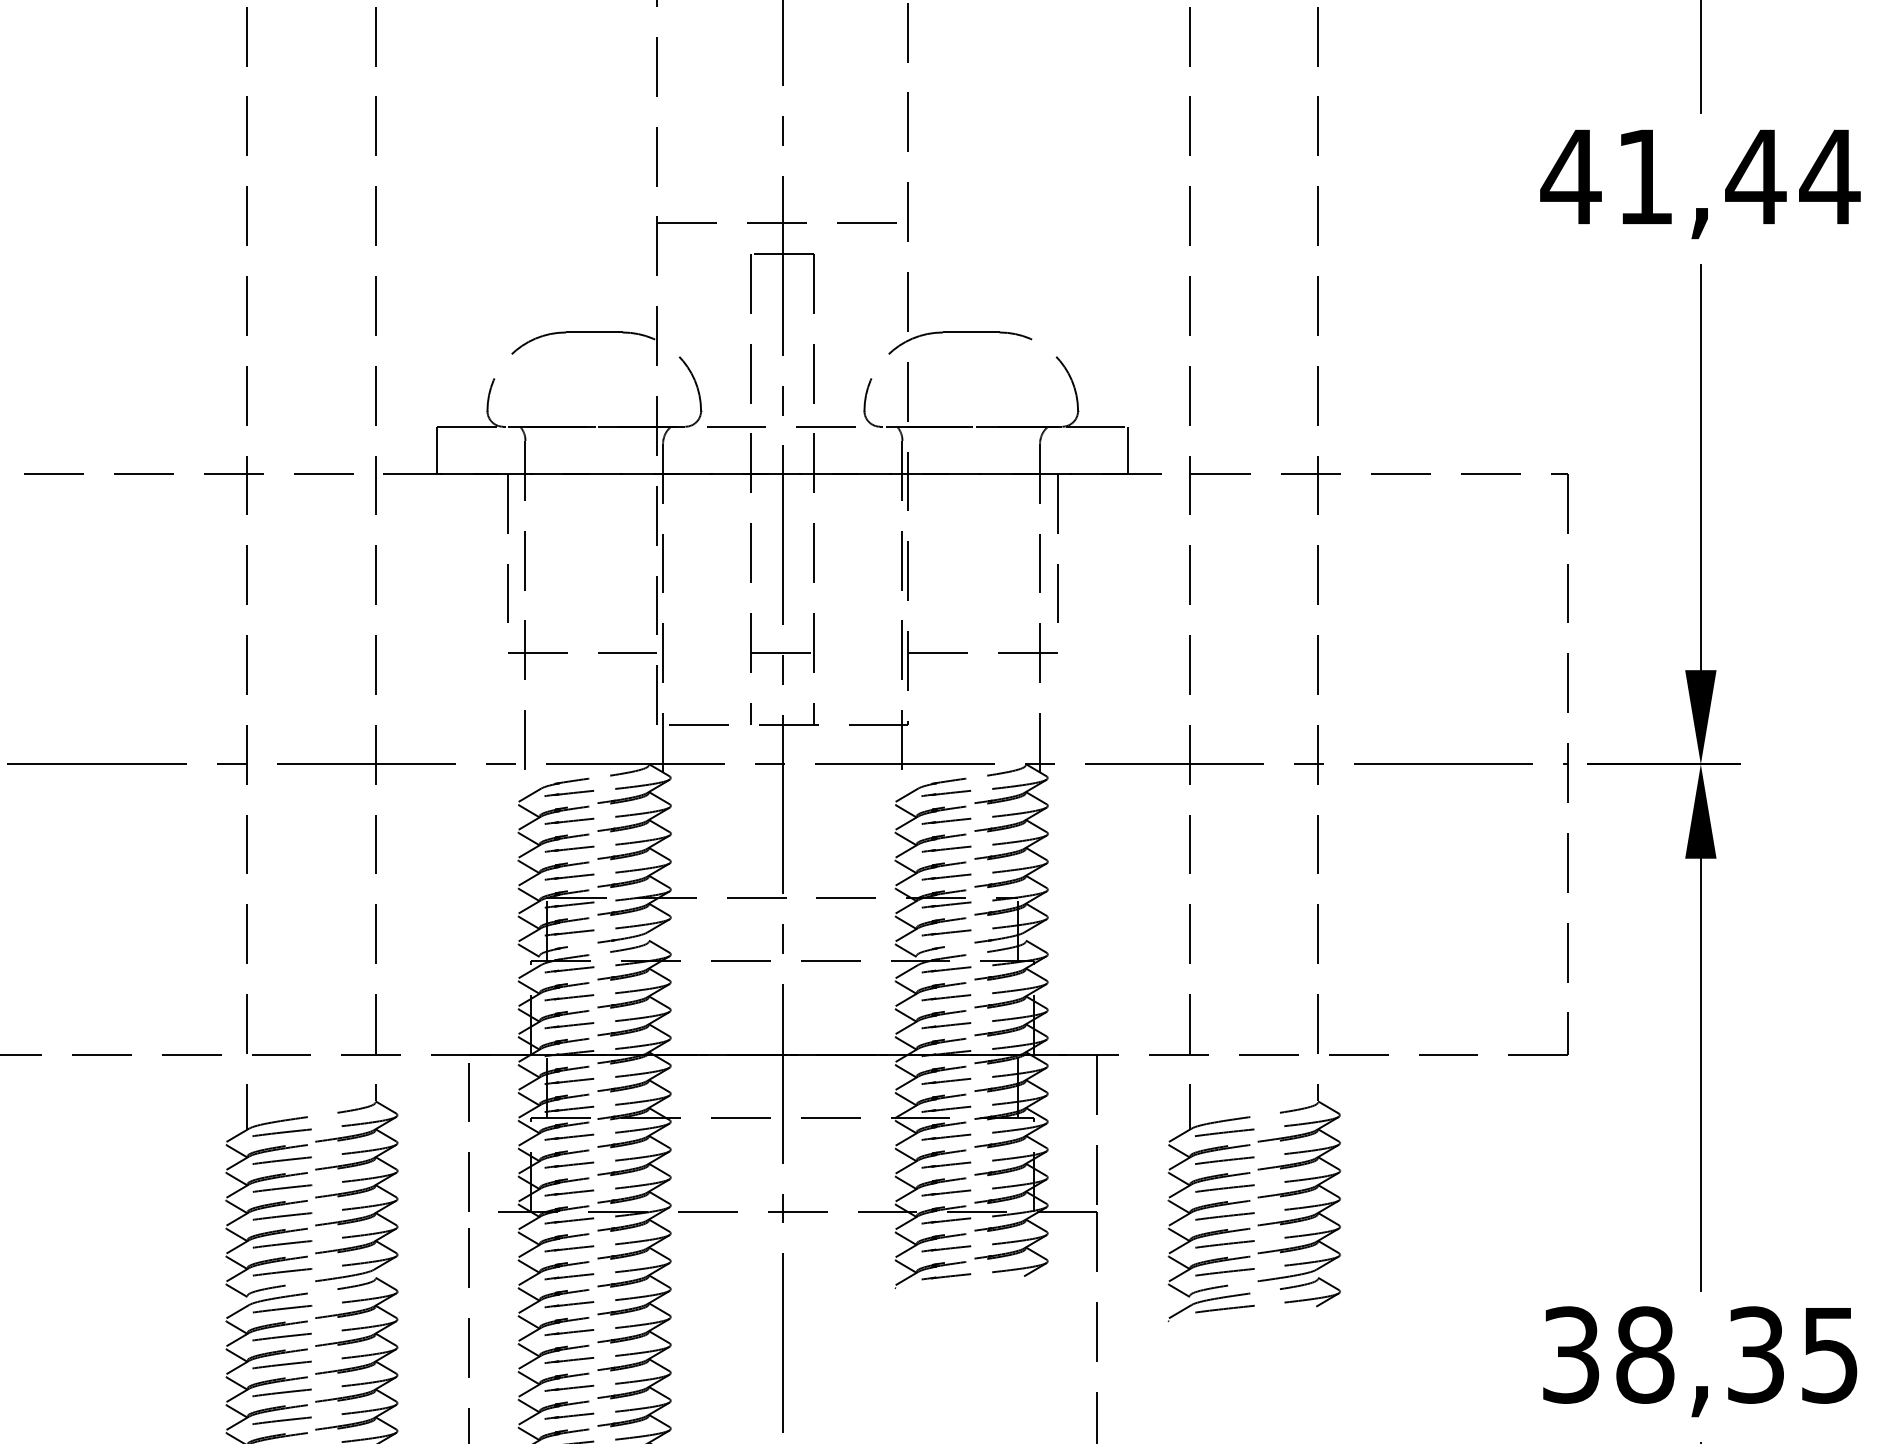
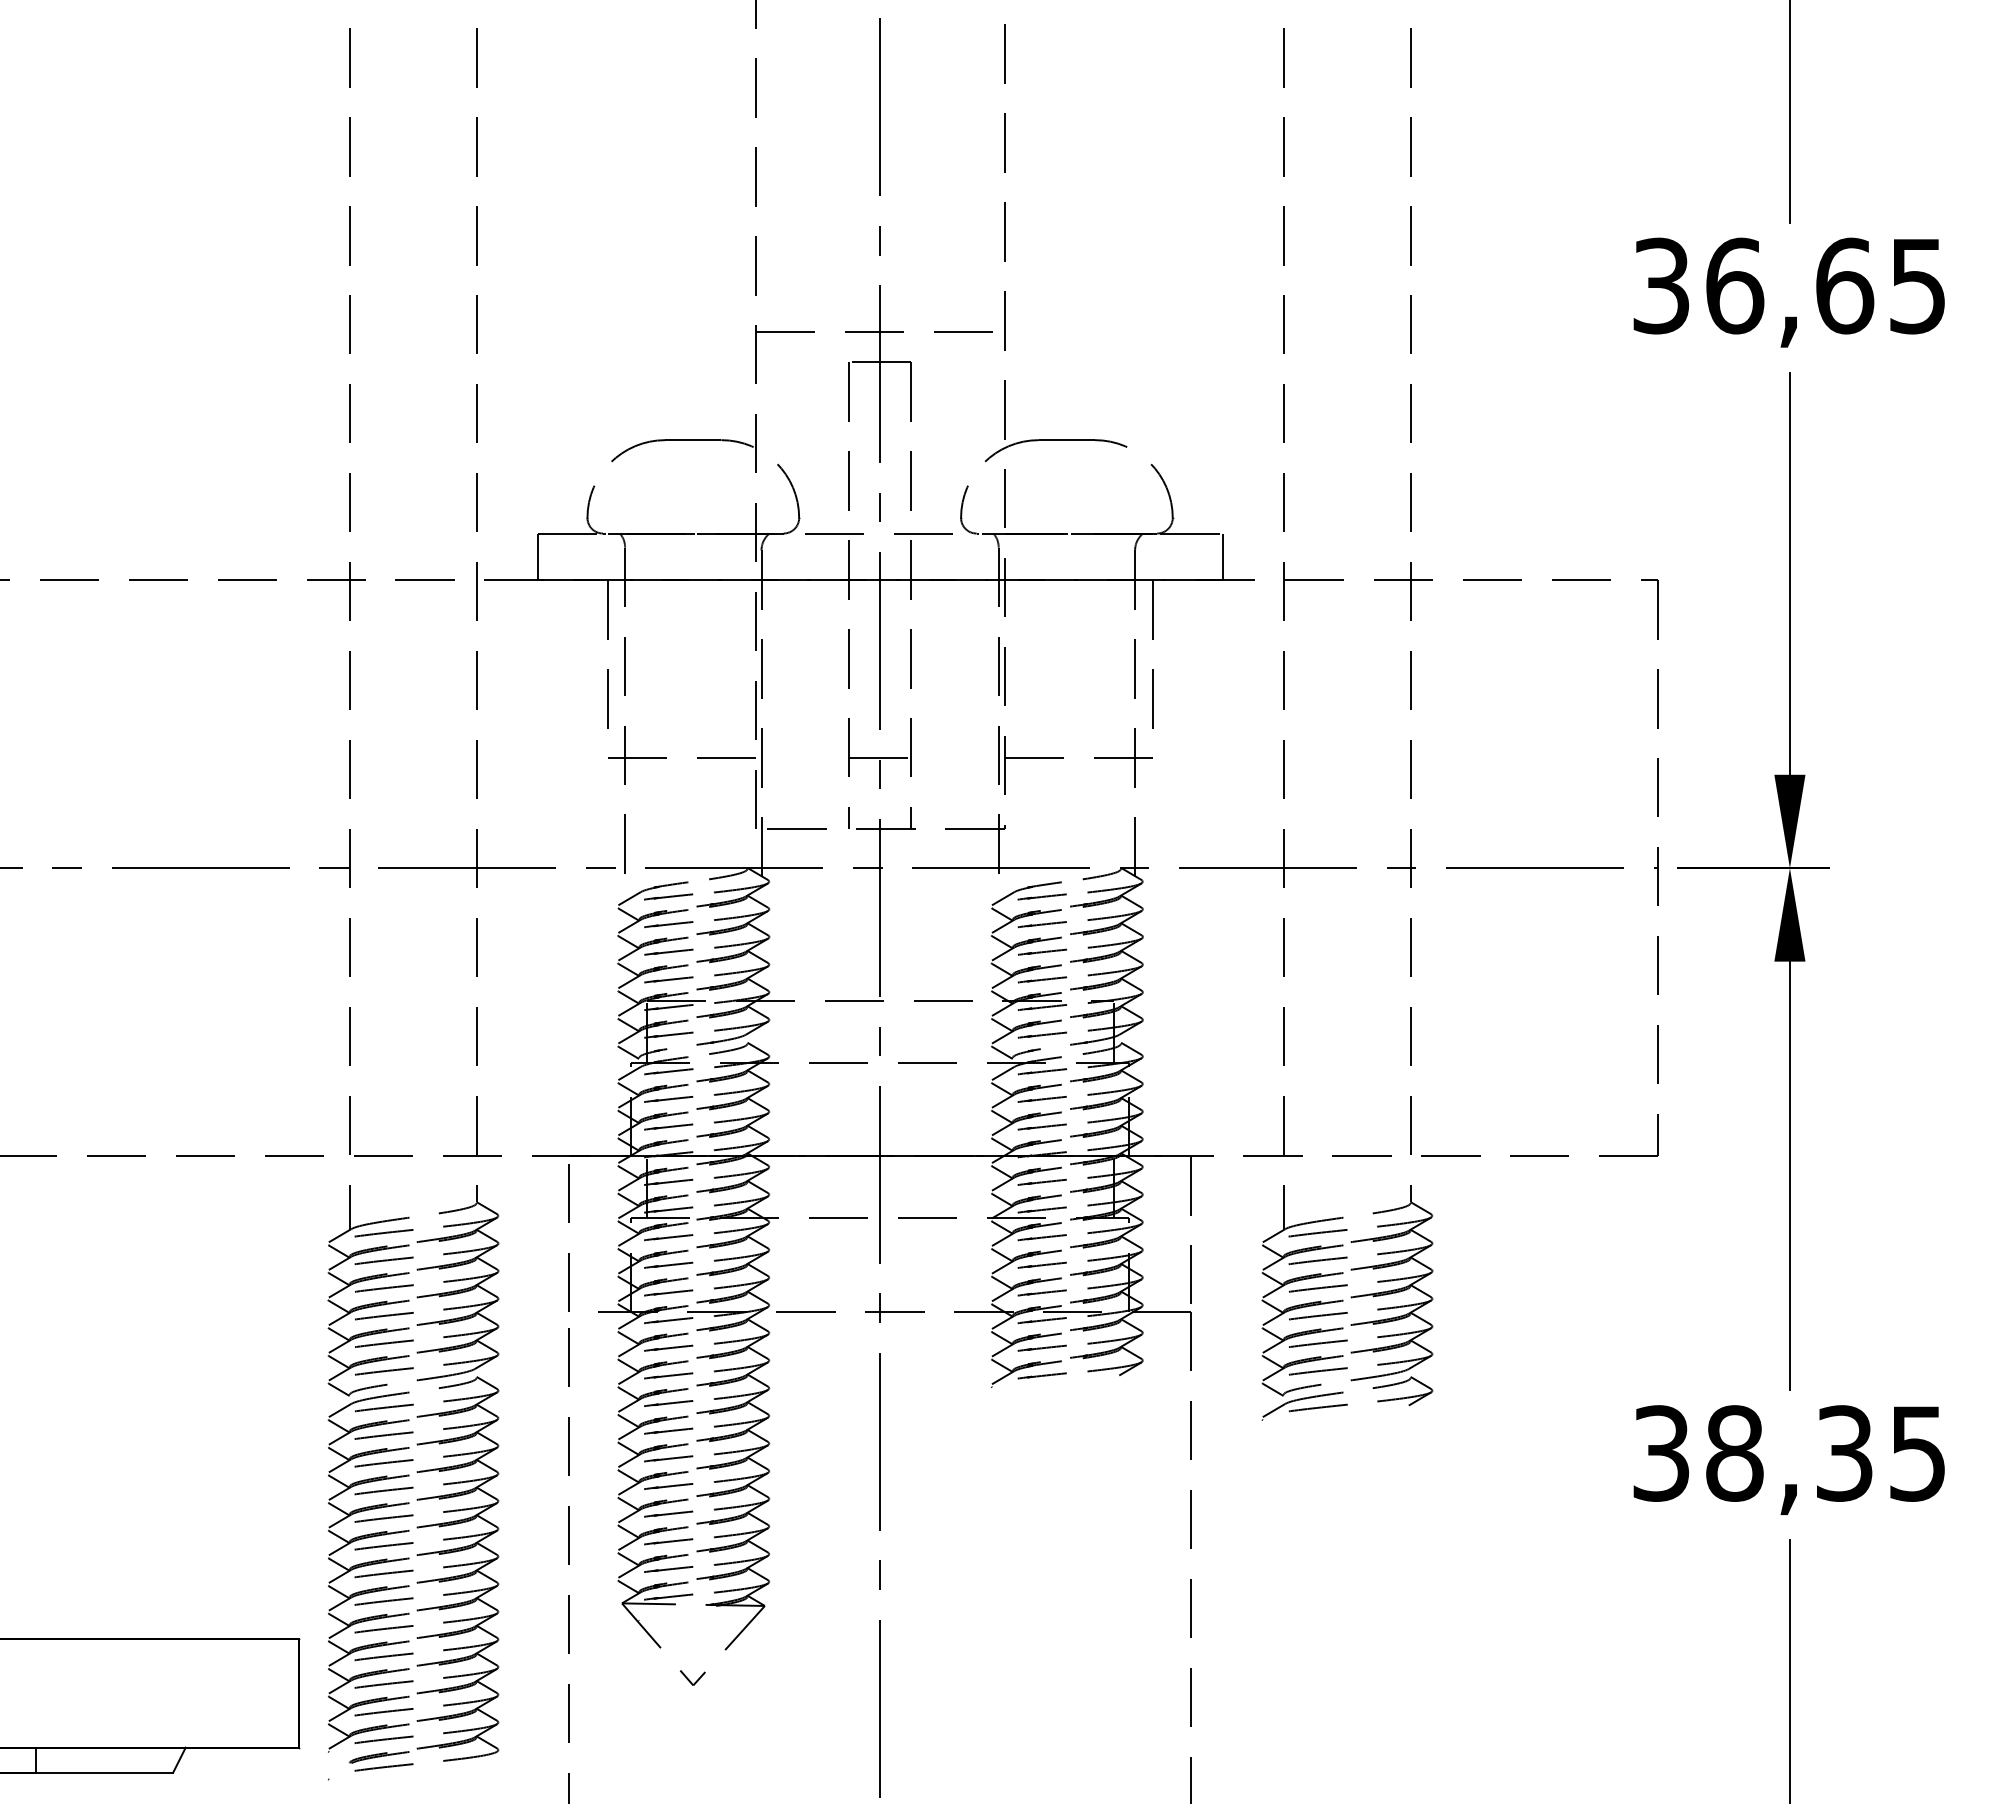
text: (1700, 176) -> (1789, 285), 41,44 -> 36,65

